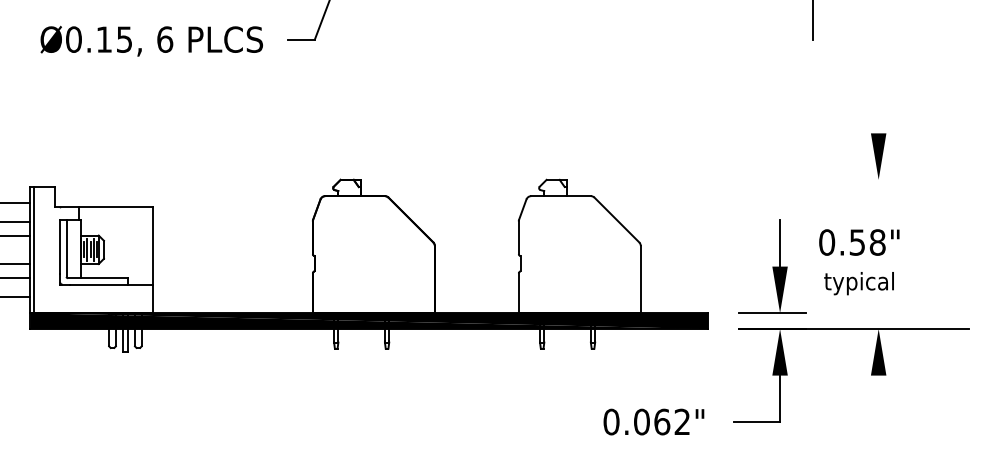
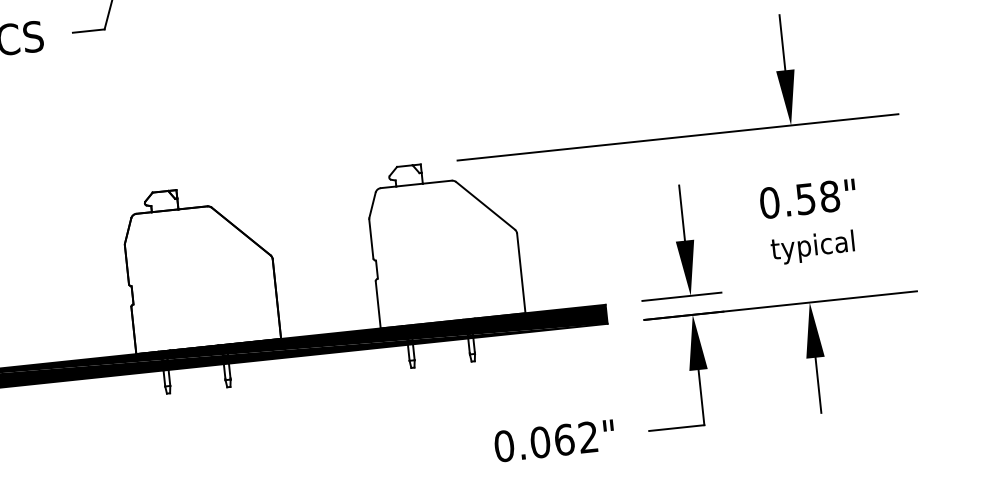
line: (878, 109) -> (782, 41), added
line: (783, 179) -> (678, 136), added
text: (859, 262) -> (810, 222), moved
line: (878, 398) -> (818, 384), added

